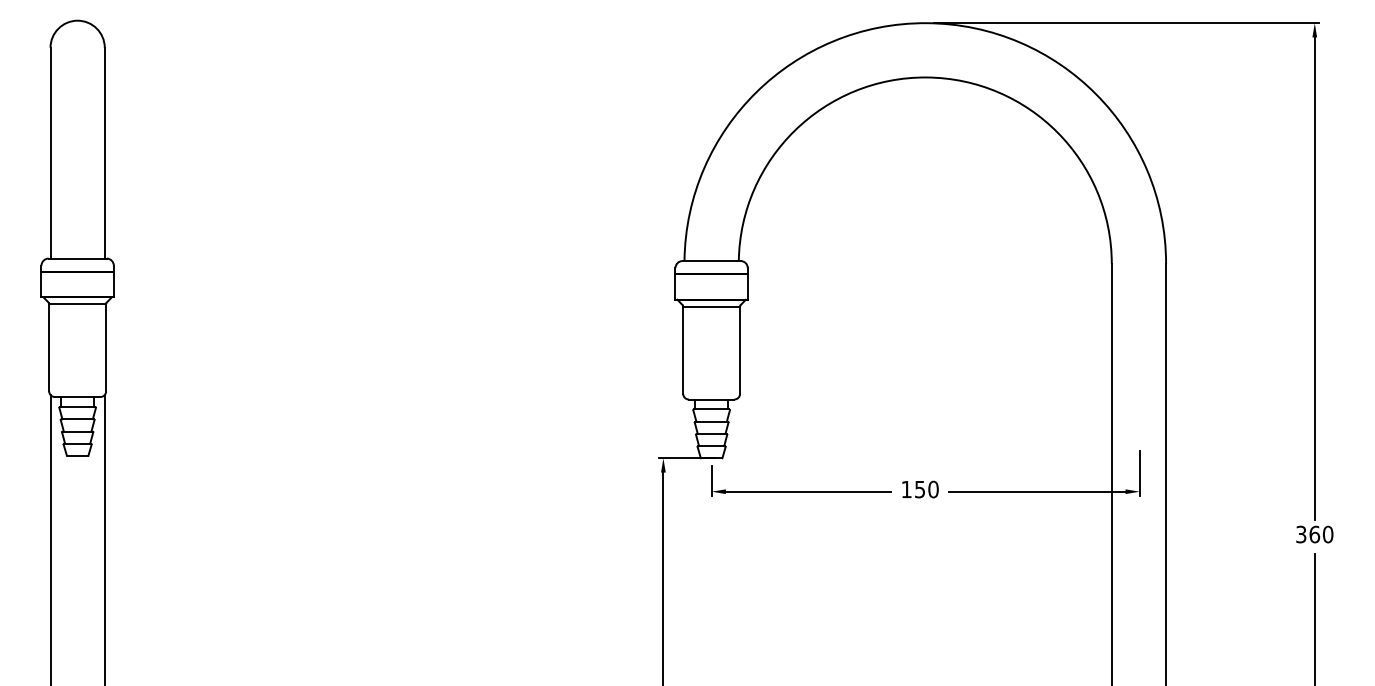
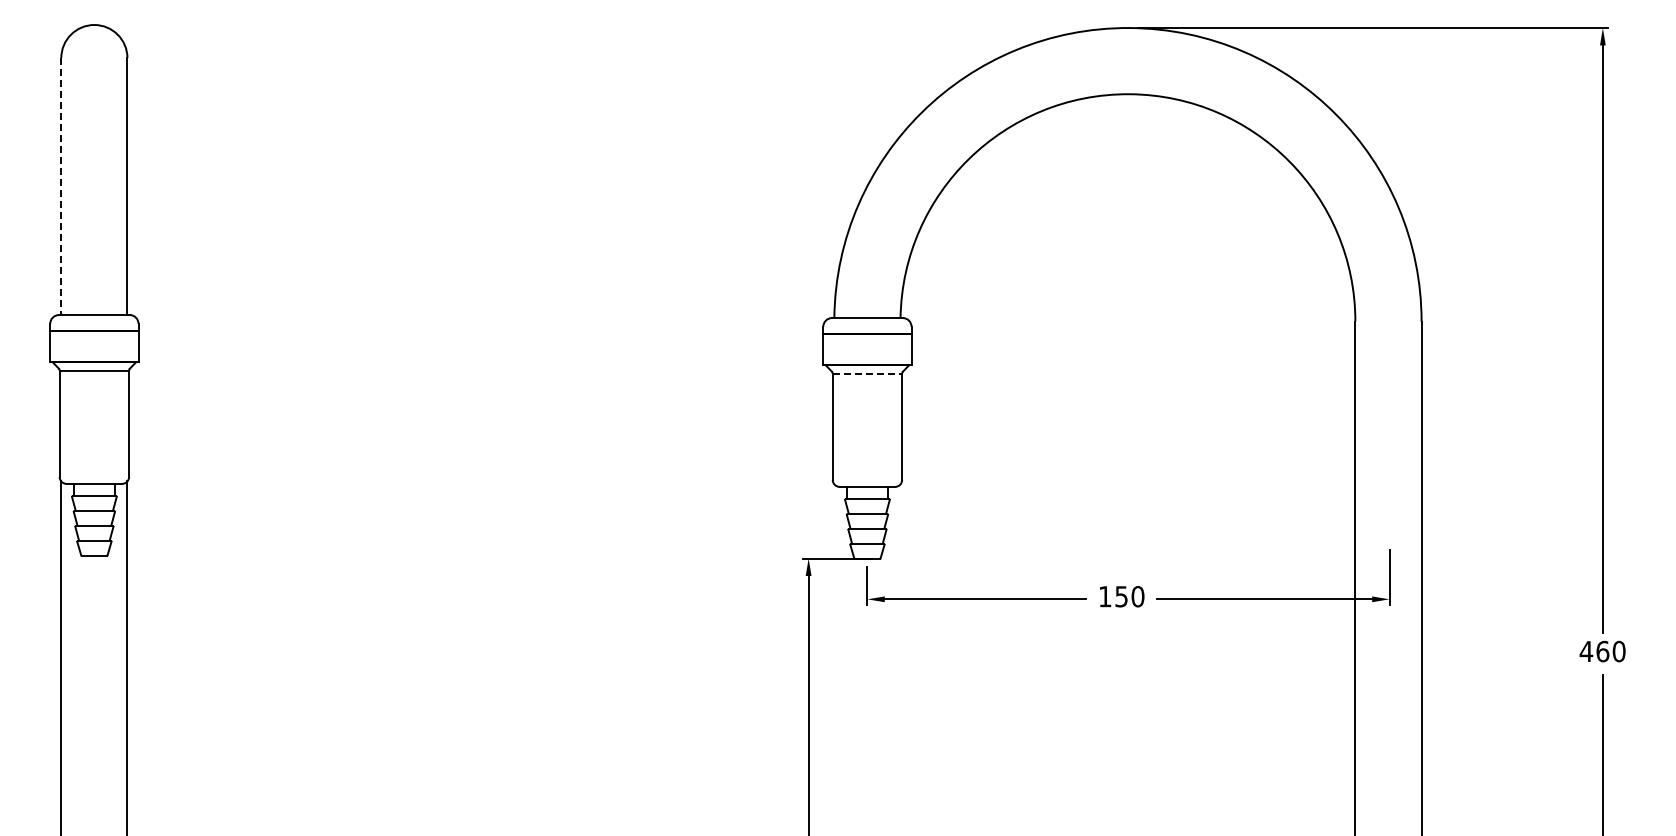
line: (50, 153) -> (61, 187), solid -> dashed
line: (711, 306) -> (867, 373), solid -> dashed
text: (1301, 534) -> (1586, 651), 360 -> 460

